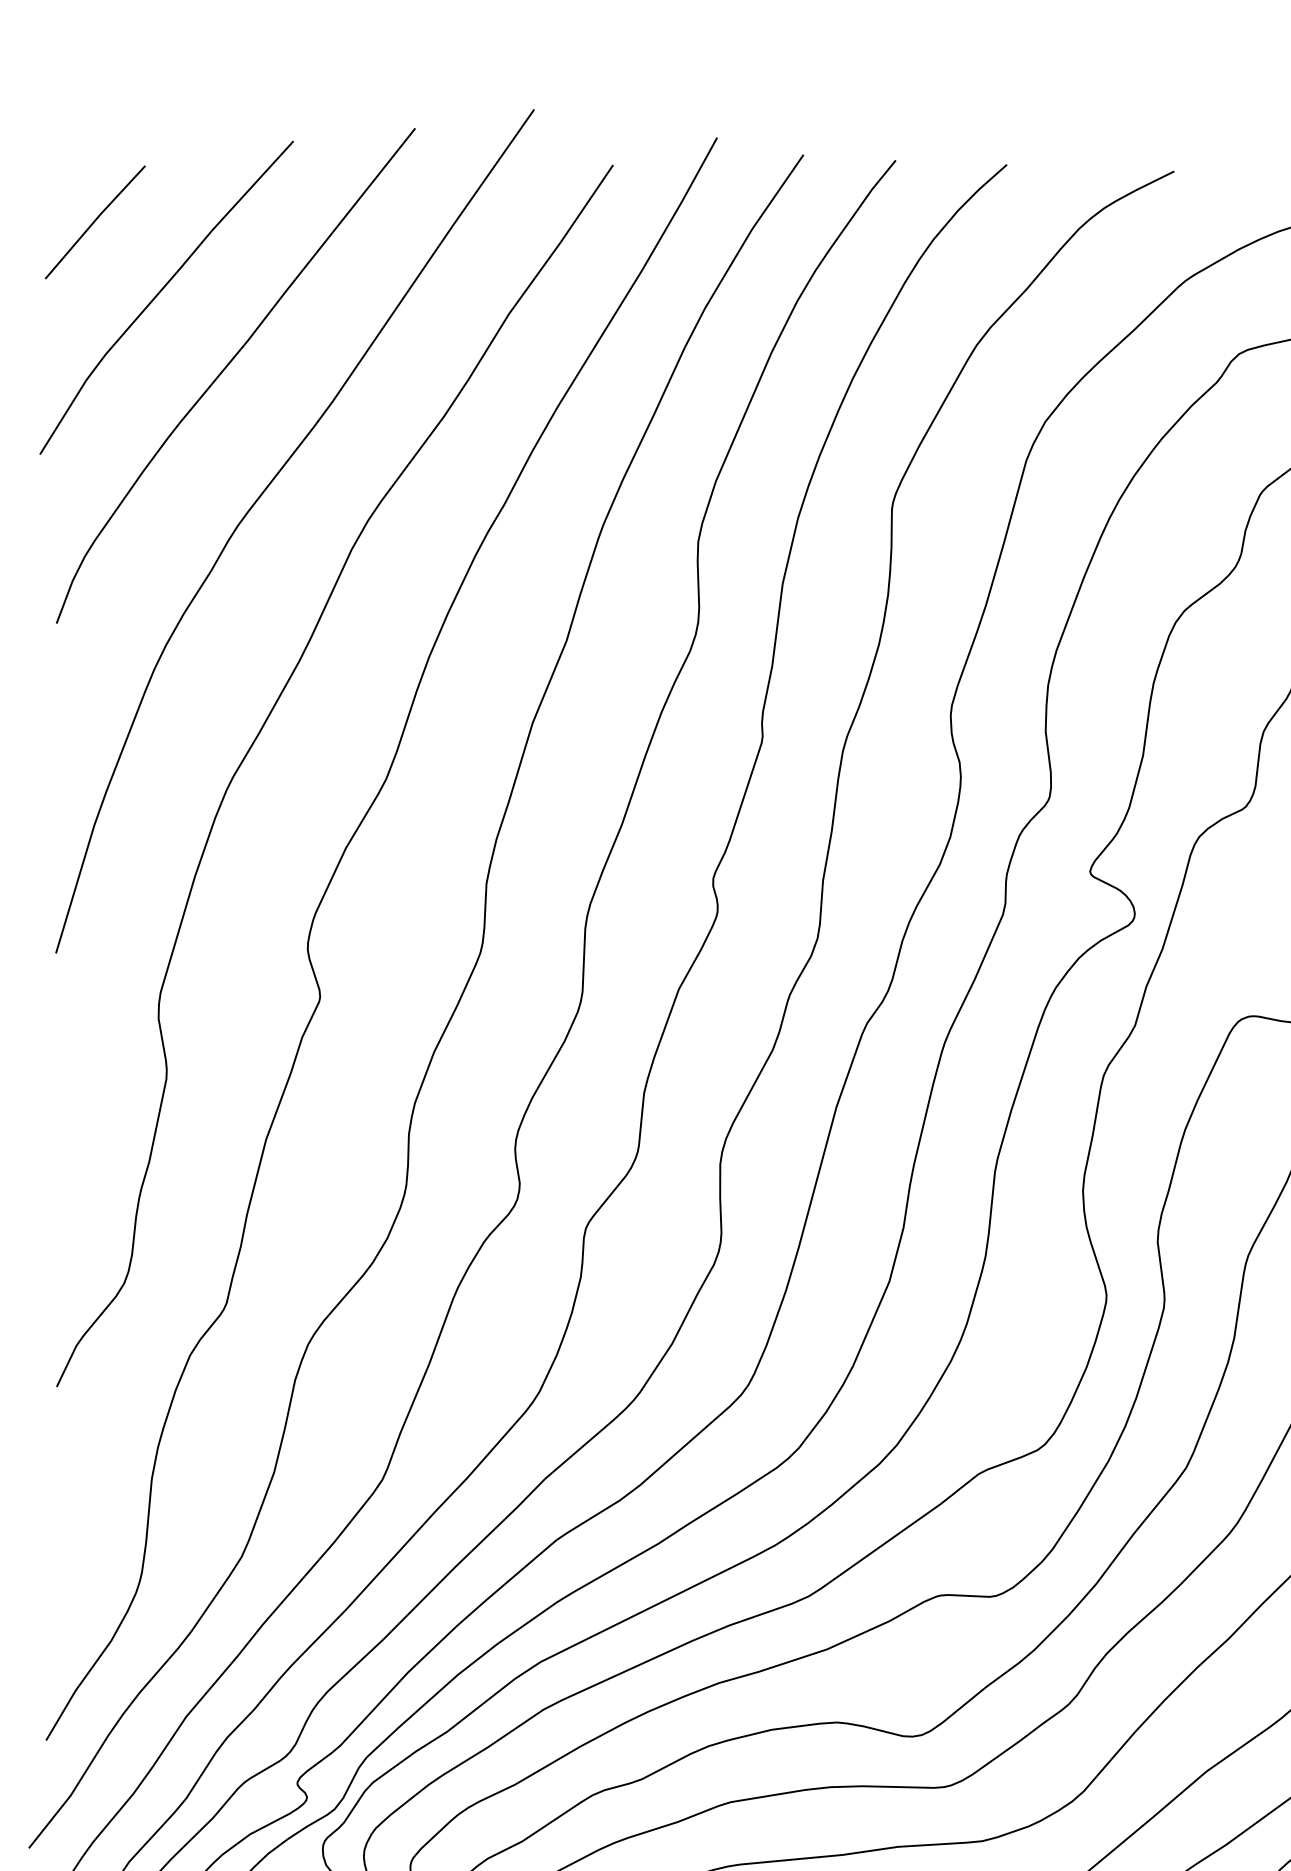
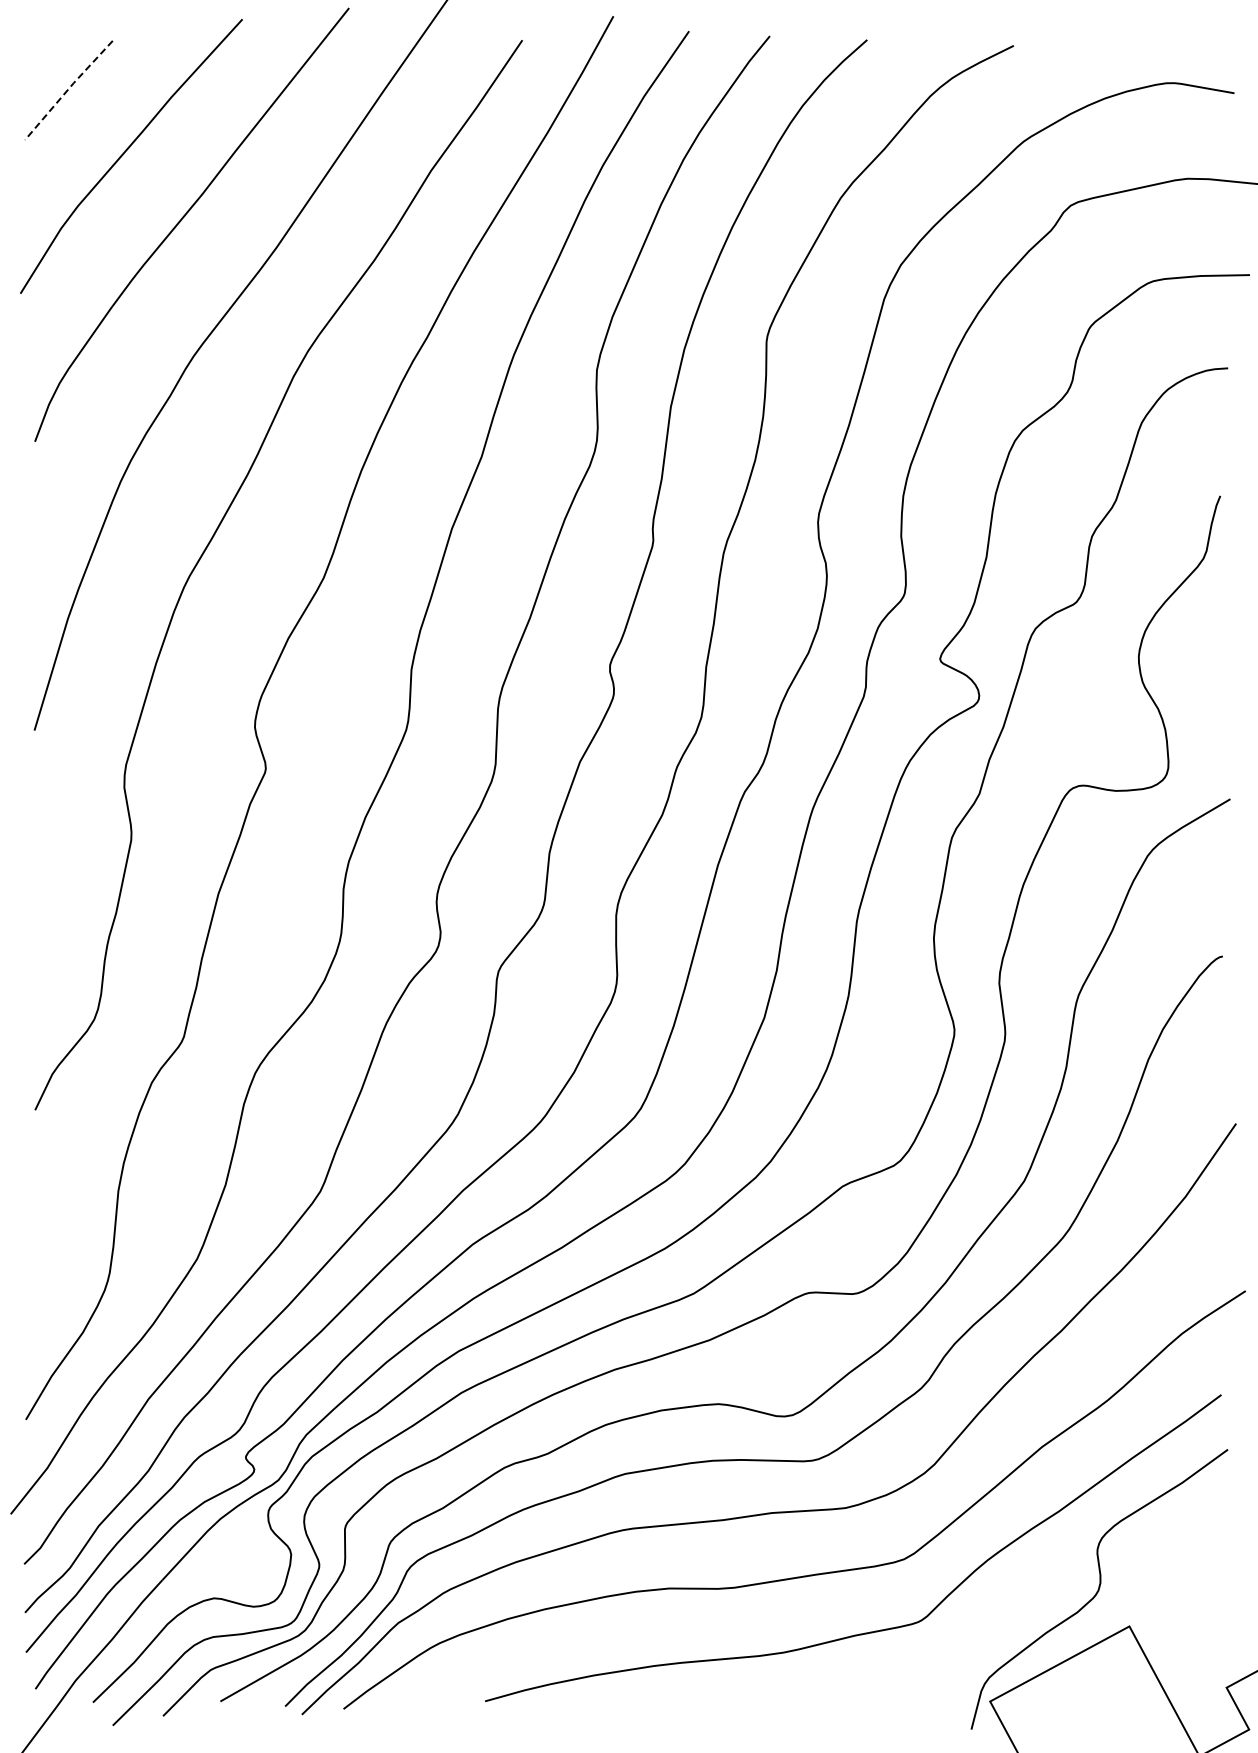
line: (94, 221) -> (68, 89), solid -> dashed

